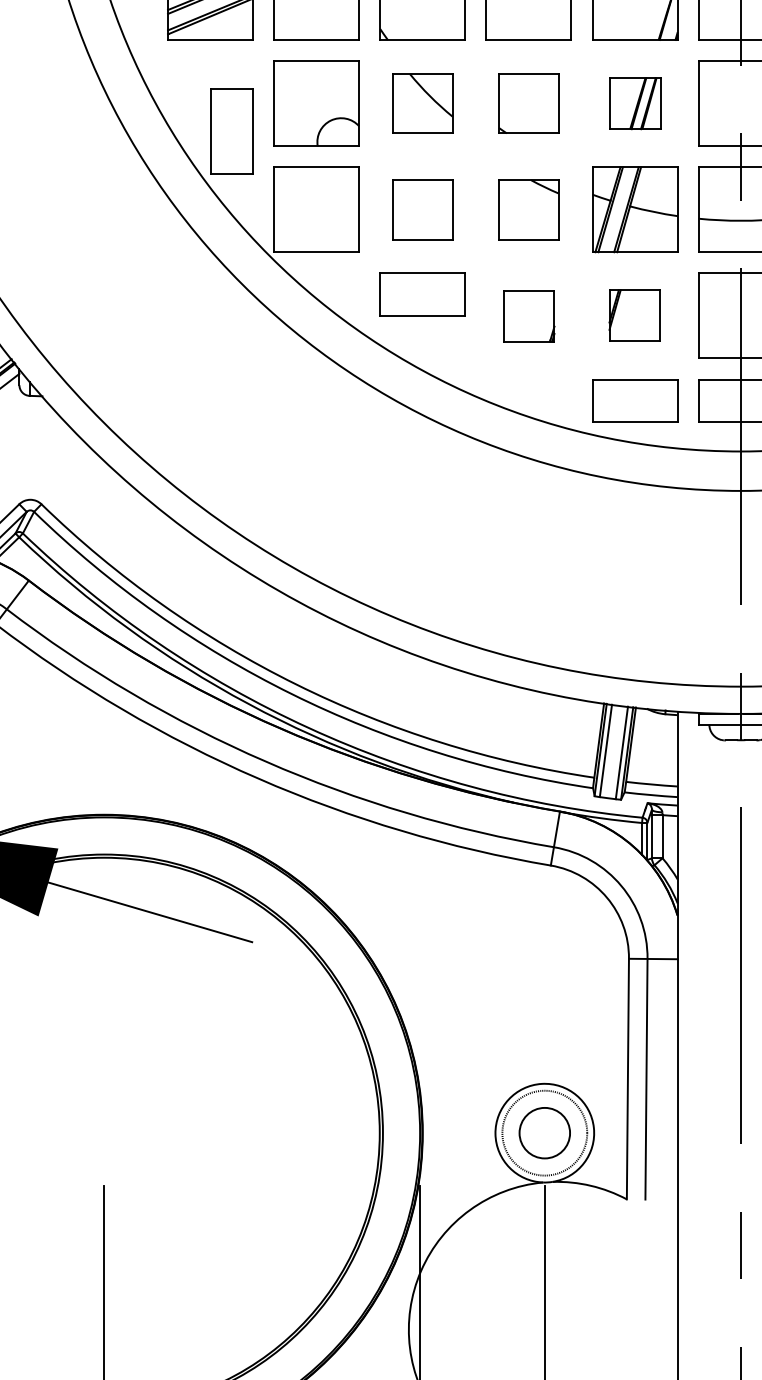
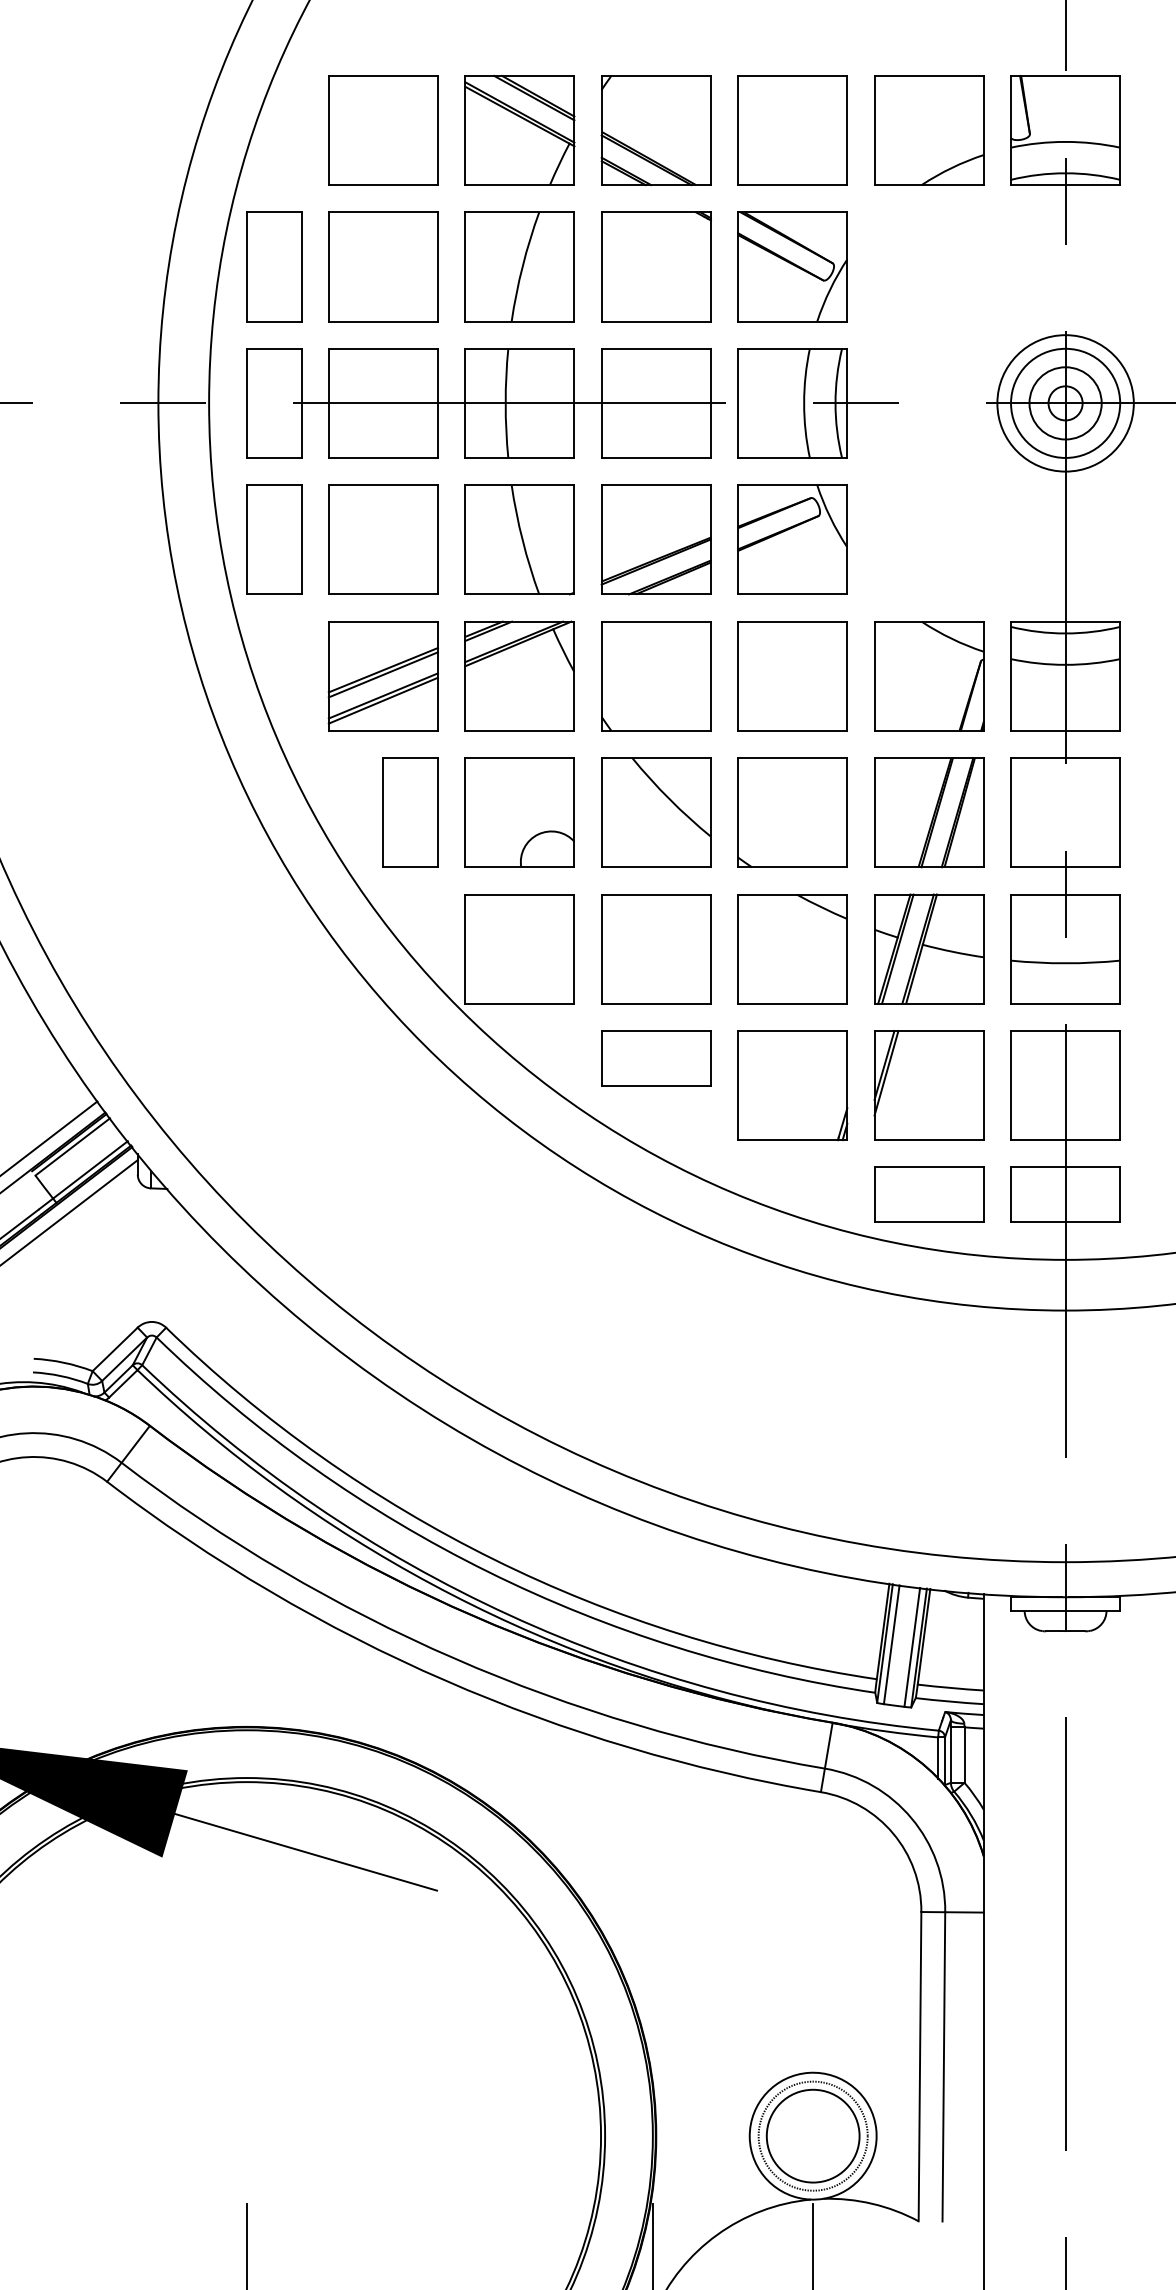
part: (422, 103) -> (656, 812), size x1.43
part: (528, 103) -> (792, 812), size x1.43
part: (635, 103) -> (929, 812), size x1.67
part: (231, 131) -> (410, 812), moved
part: (422, 210) -> (656, 949), size x1.43
part: (528, 210) -> (792, 949), size x1.43
part: (528, 315) -> (792, 1085), size x1.67
part: (634, 315) -> (928, 1085), size x1.67
circle: (544, 1132) -> (812, 2135), size x1.43

